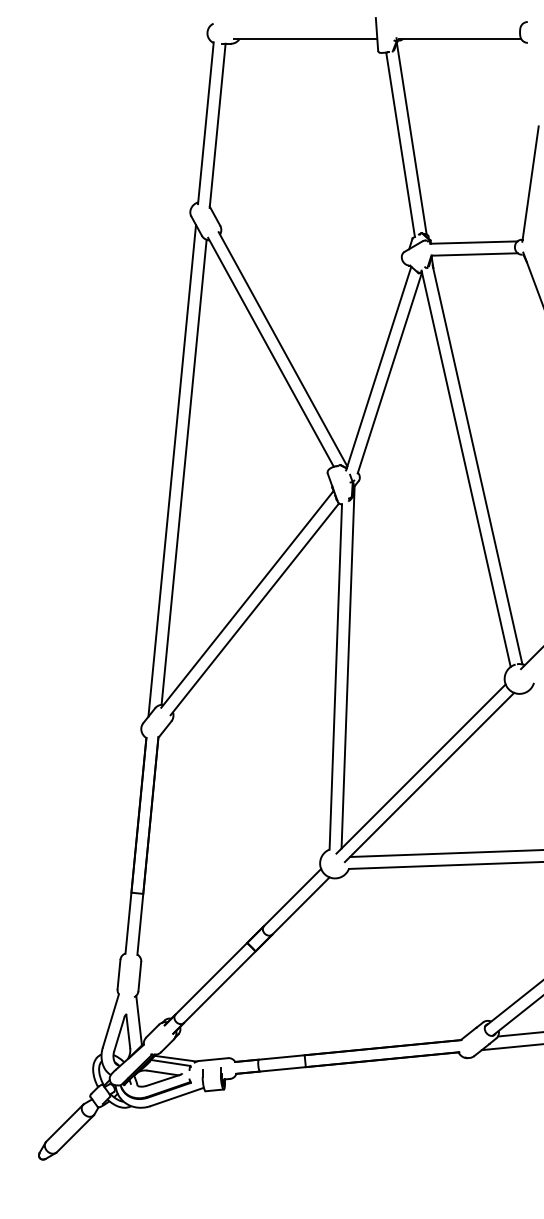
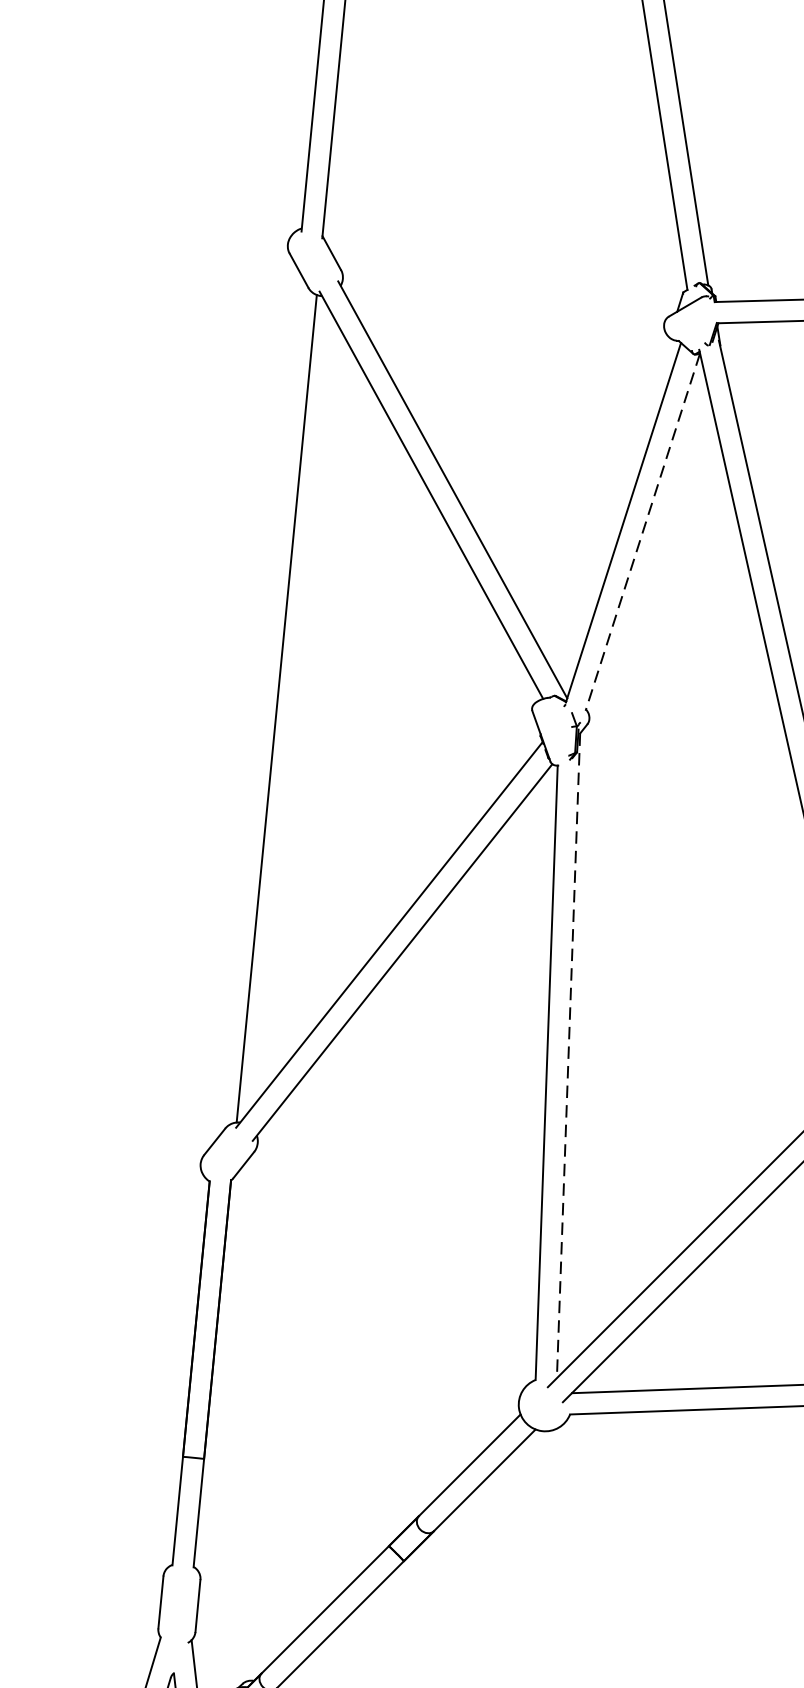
line: (389, 373) -> (642, 532), solid -> dashed
line: (172, 470) -> (256, 705), removed
line: (348, 667) -> (569, 1056), solid -> dashed

